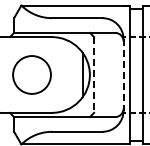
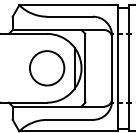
circle: (31, 74) -> (46, 67), moved
line: (94, 75) -> (85, 68), dashed -> solid
line: (123, 75) -> (112, 68), dashed -> solid

